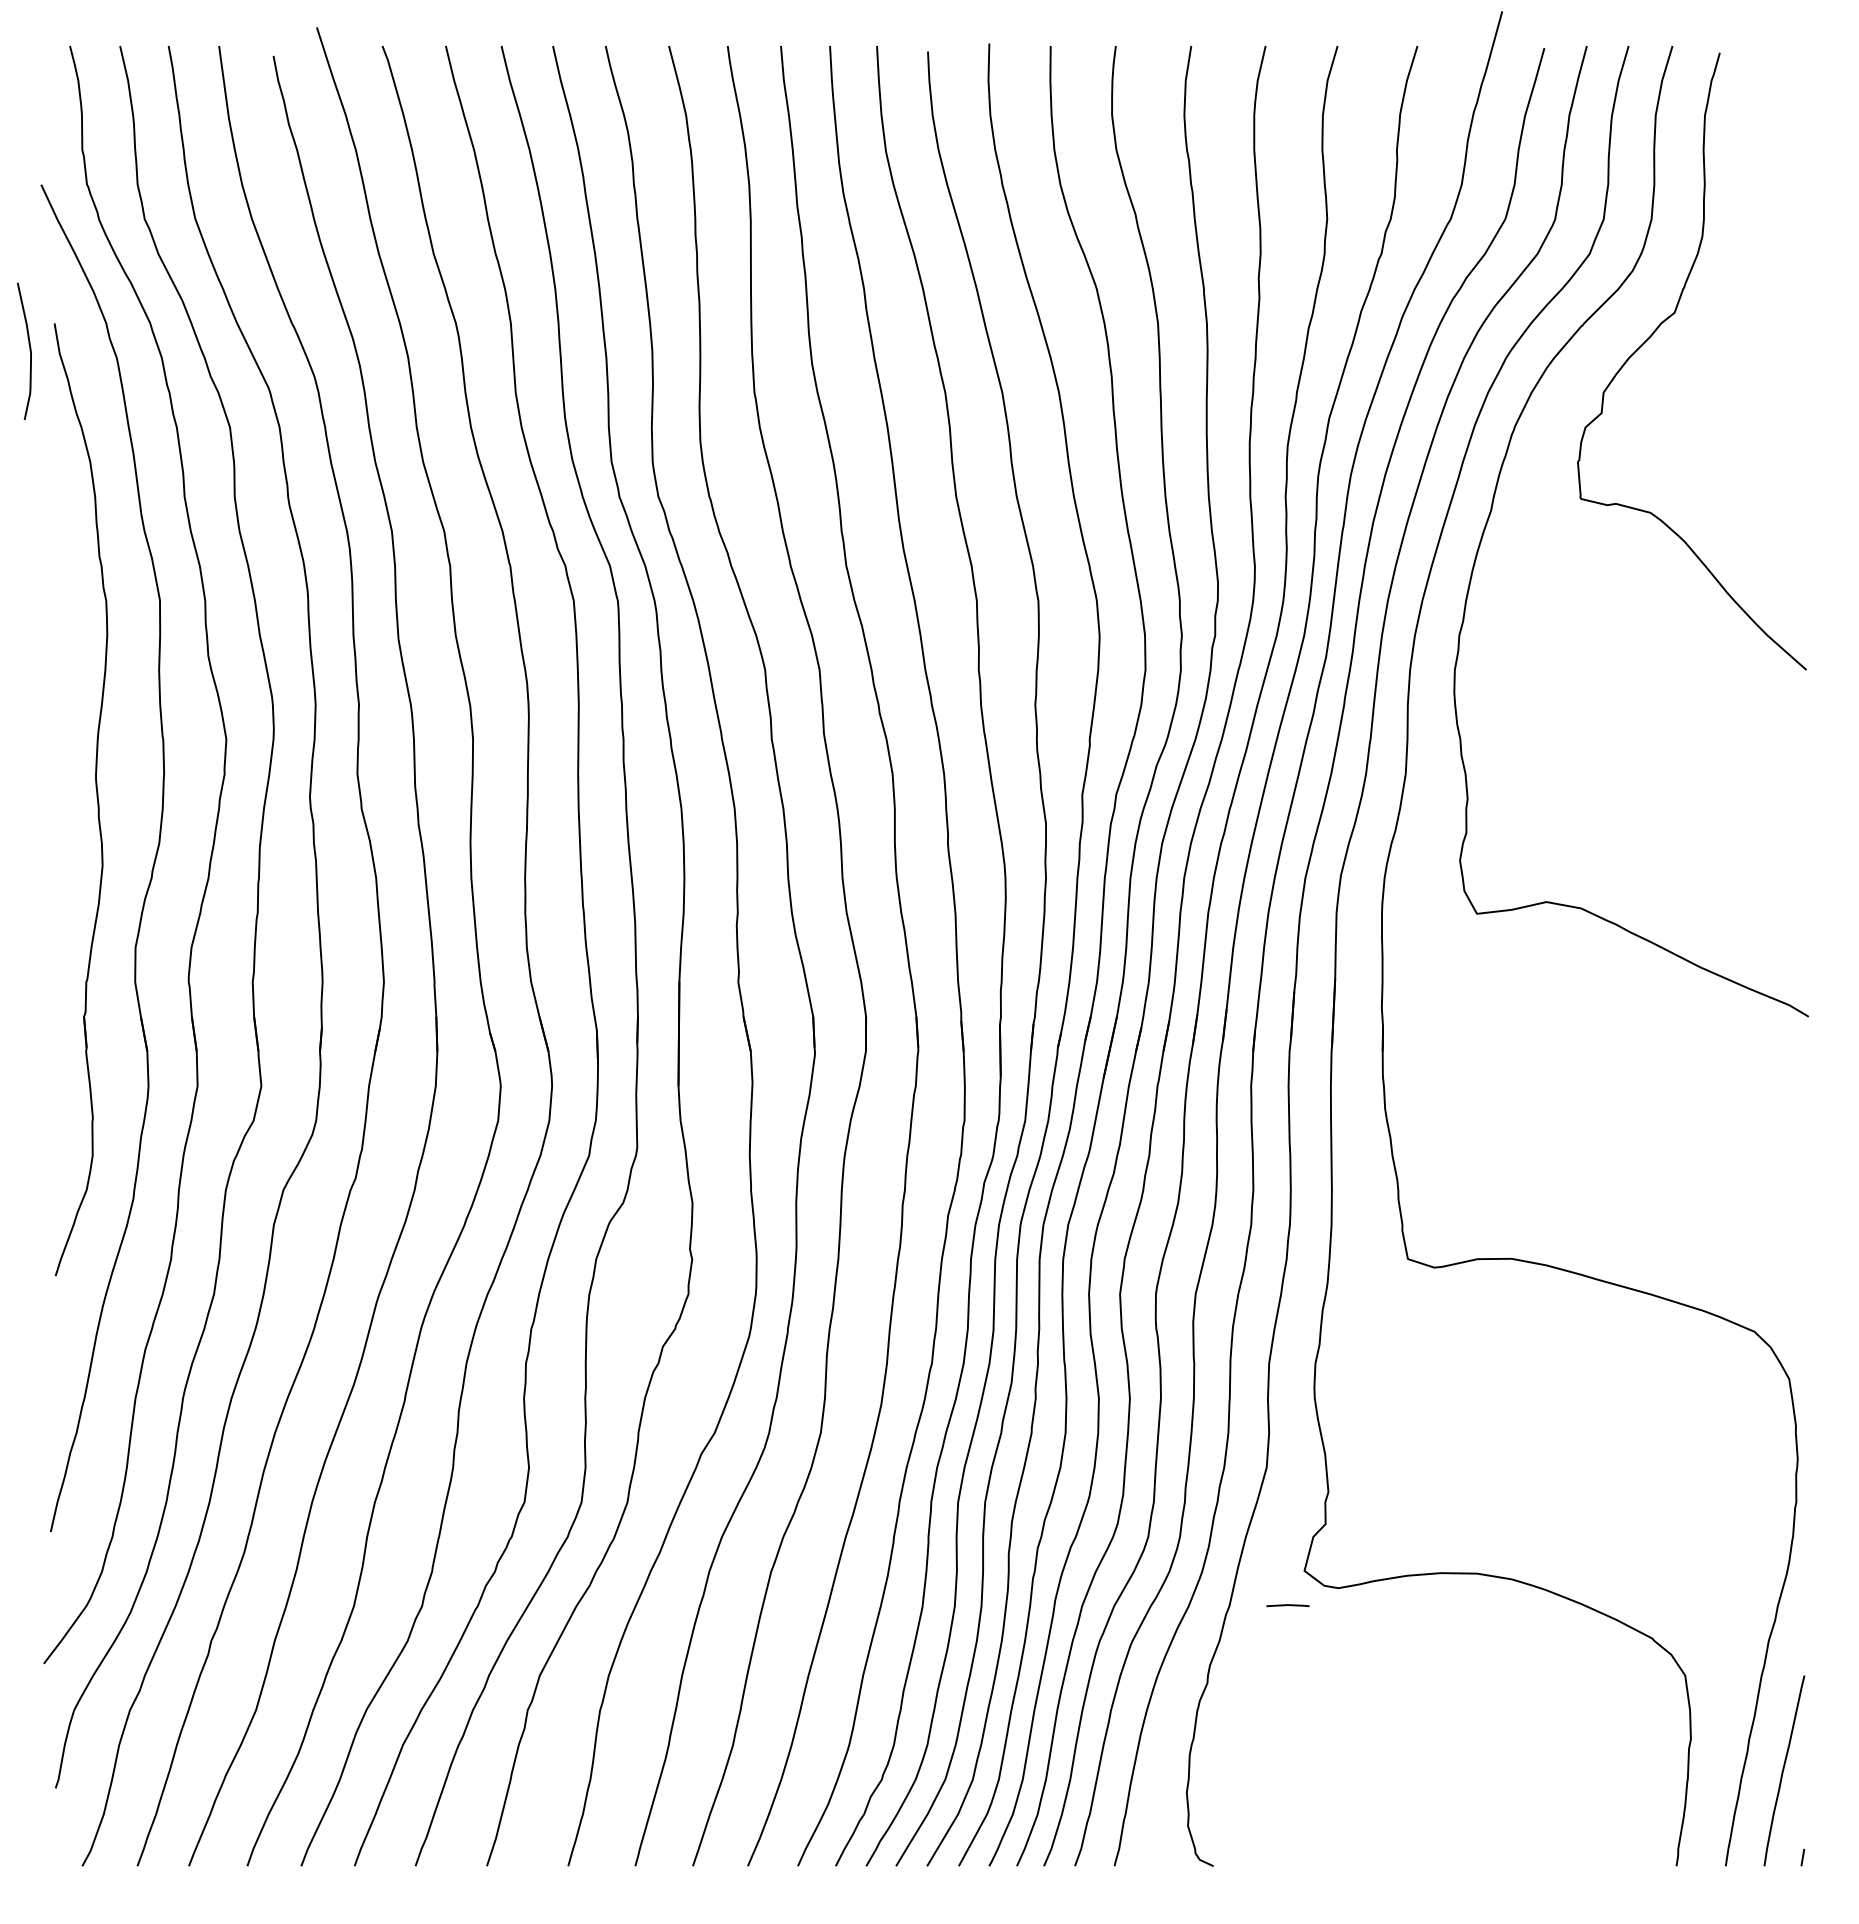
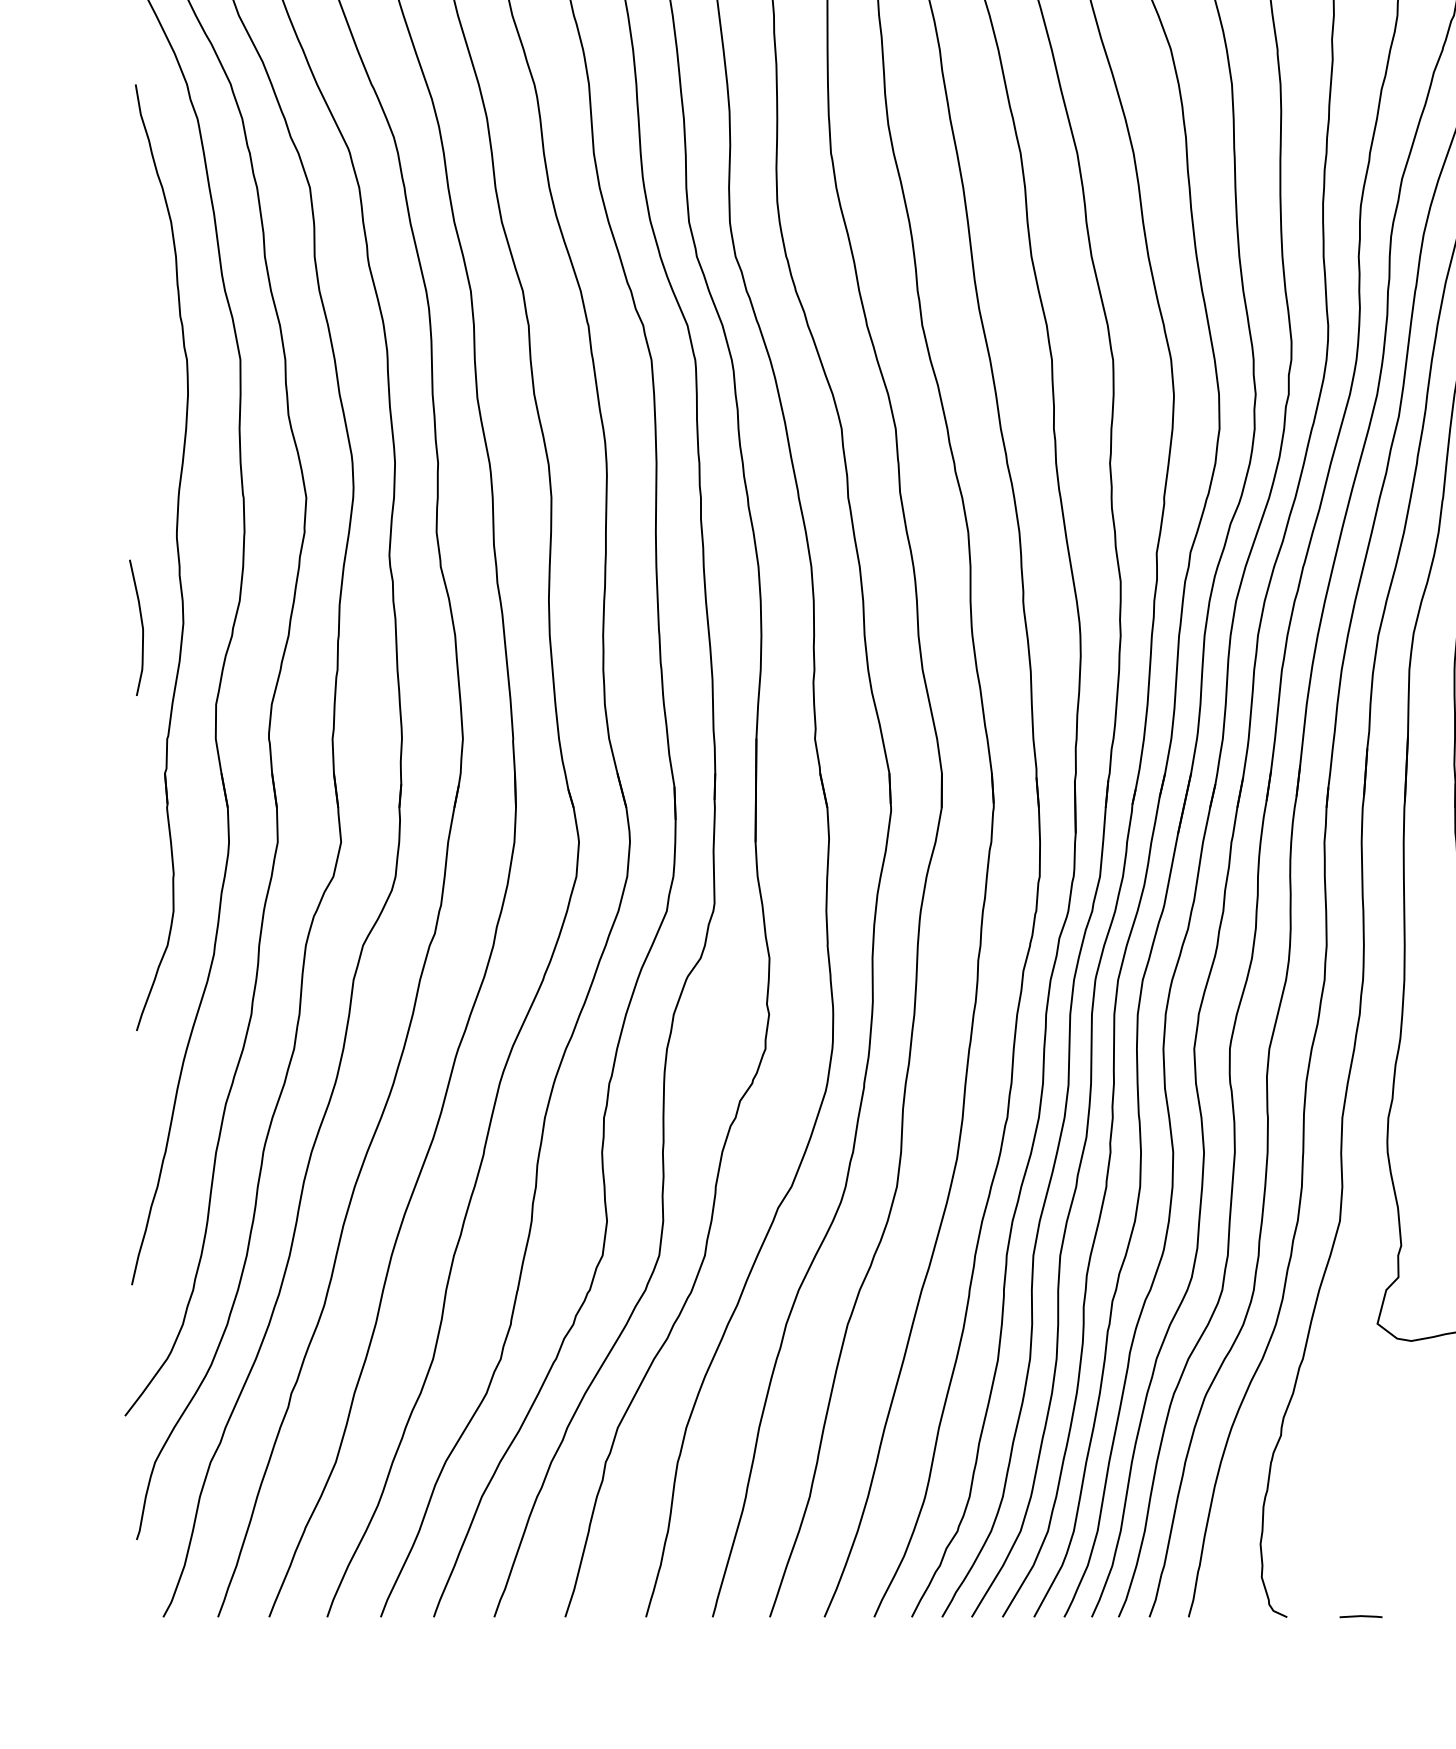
curve: (29, 350) -> (141, 626), moved
line: (1287, 1605) -> (1360, 1616), moved

